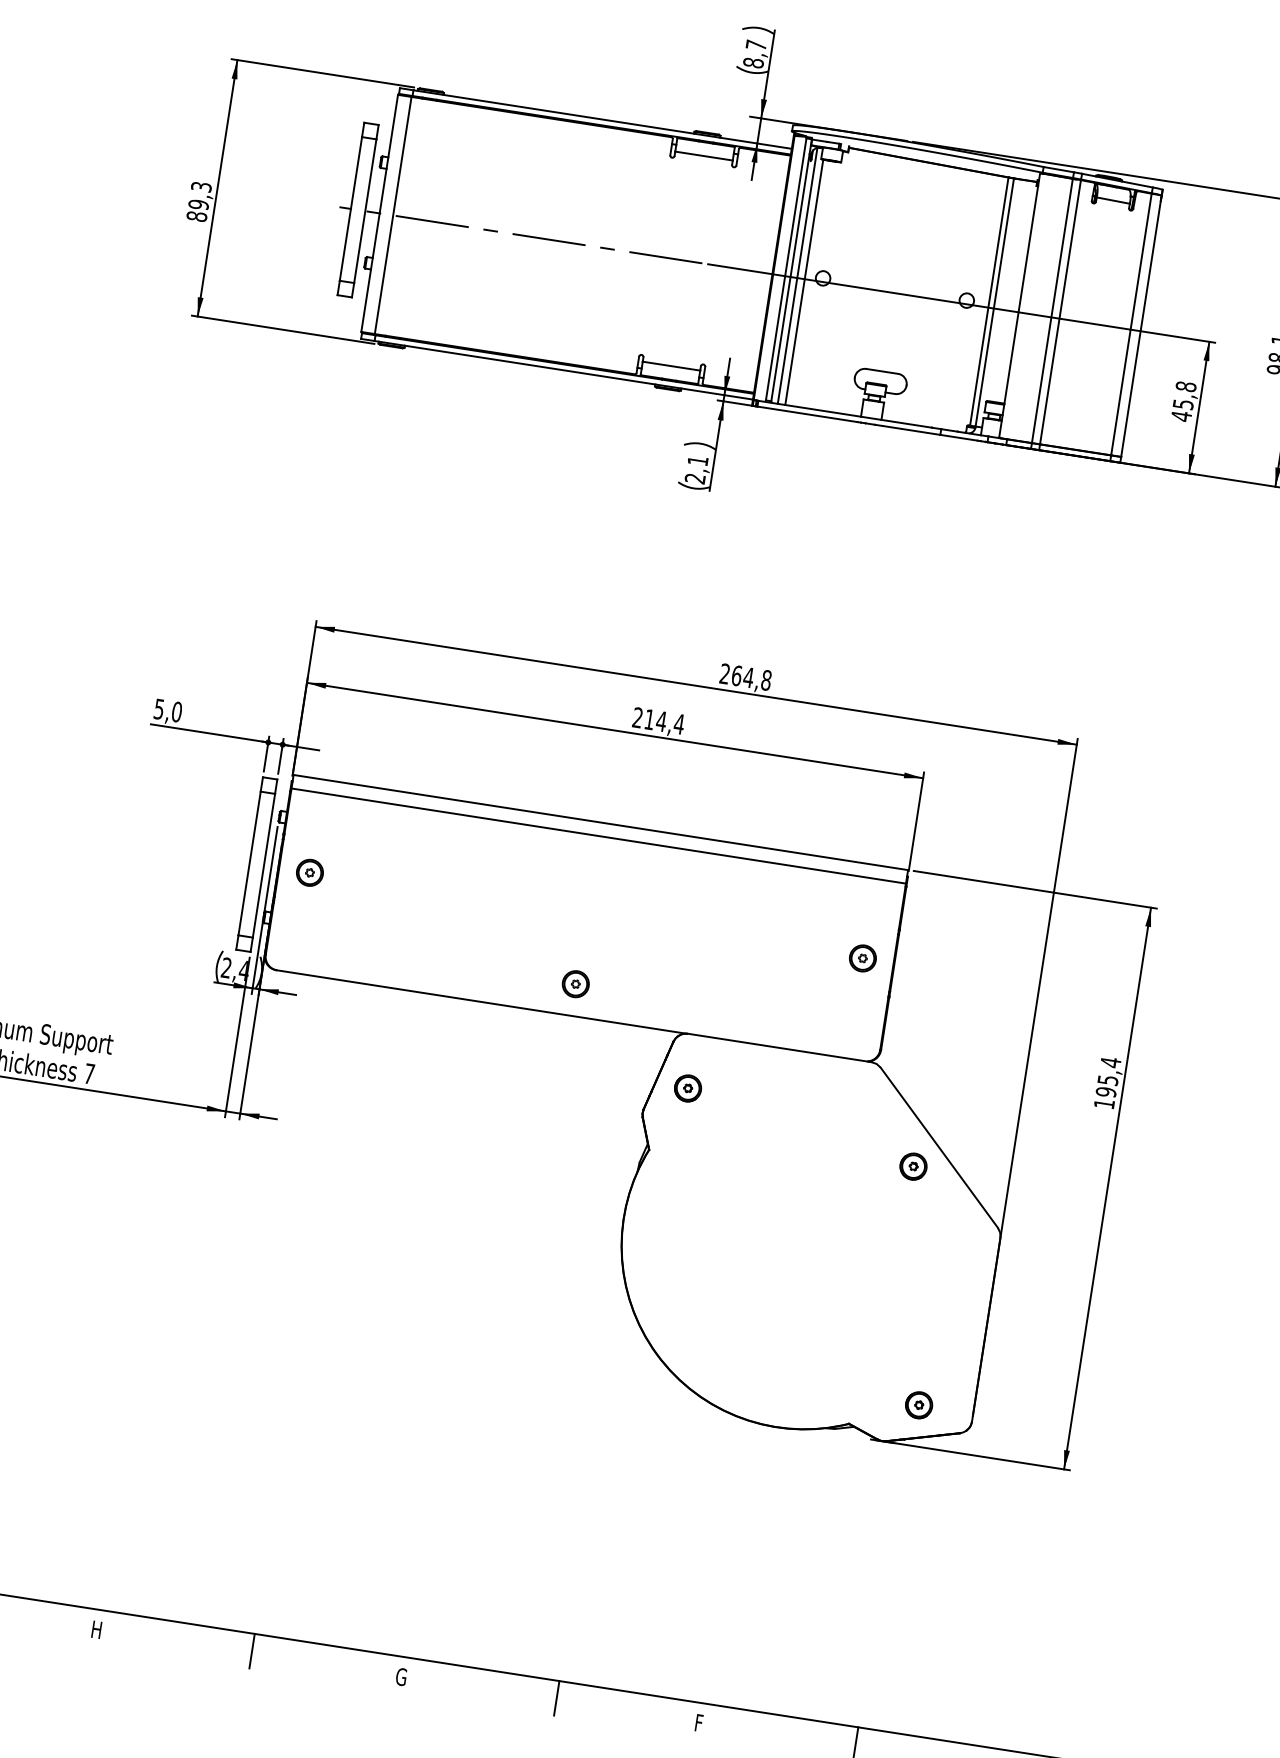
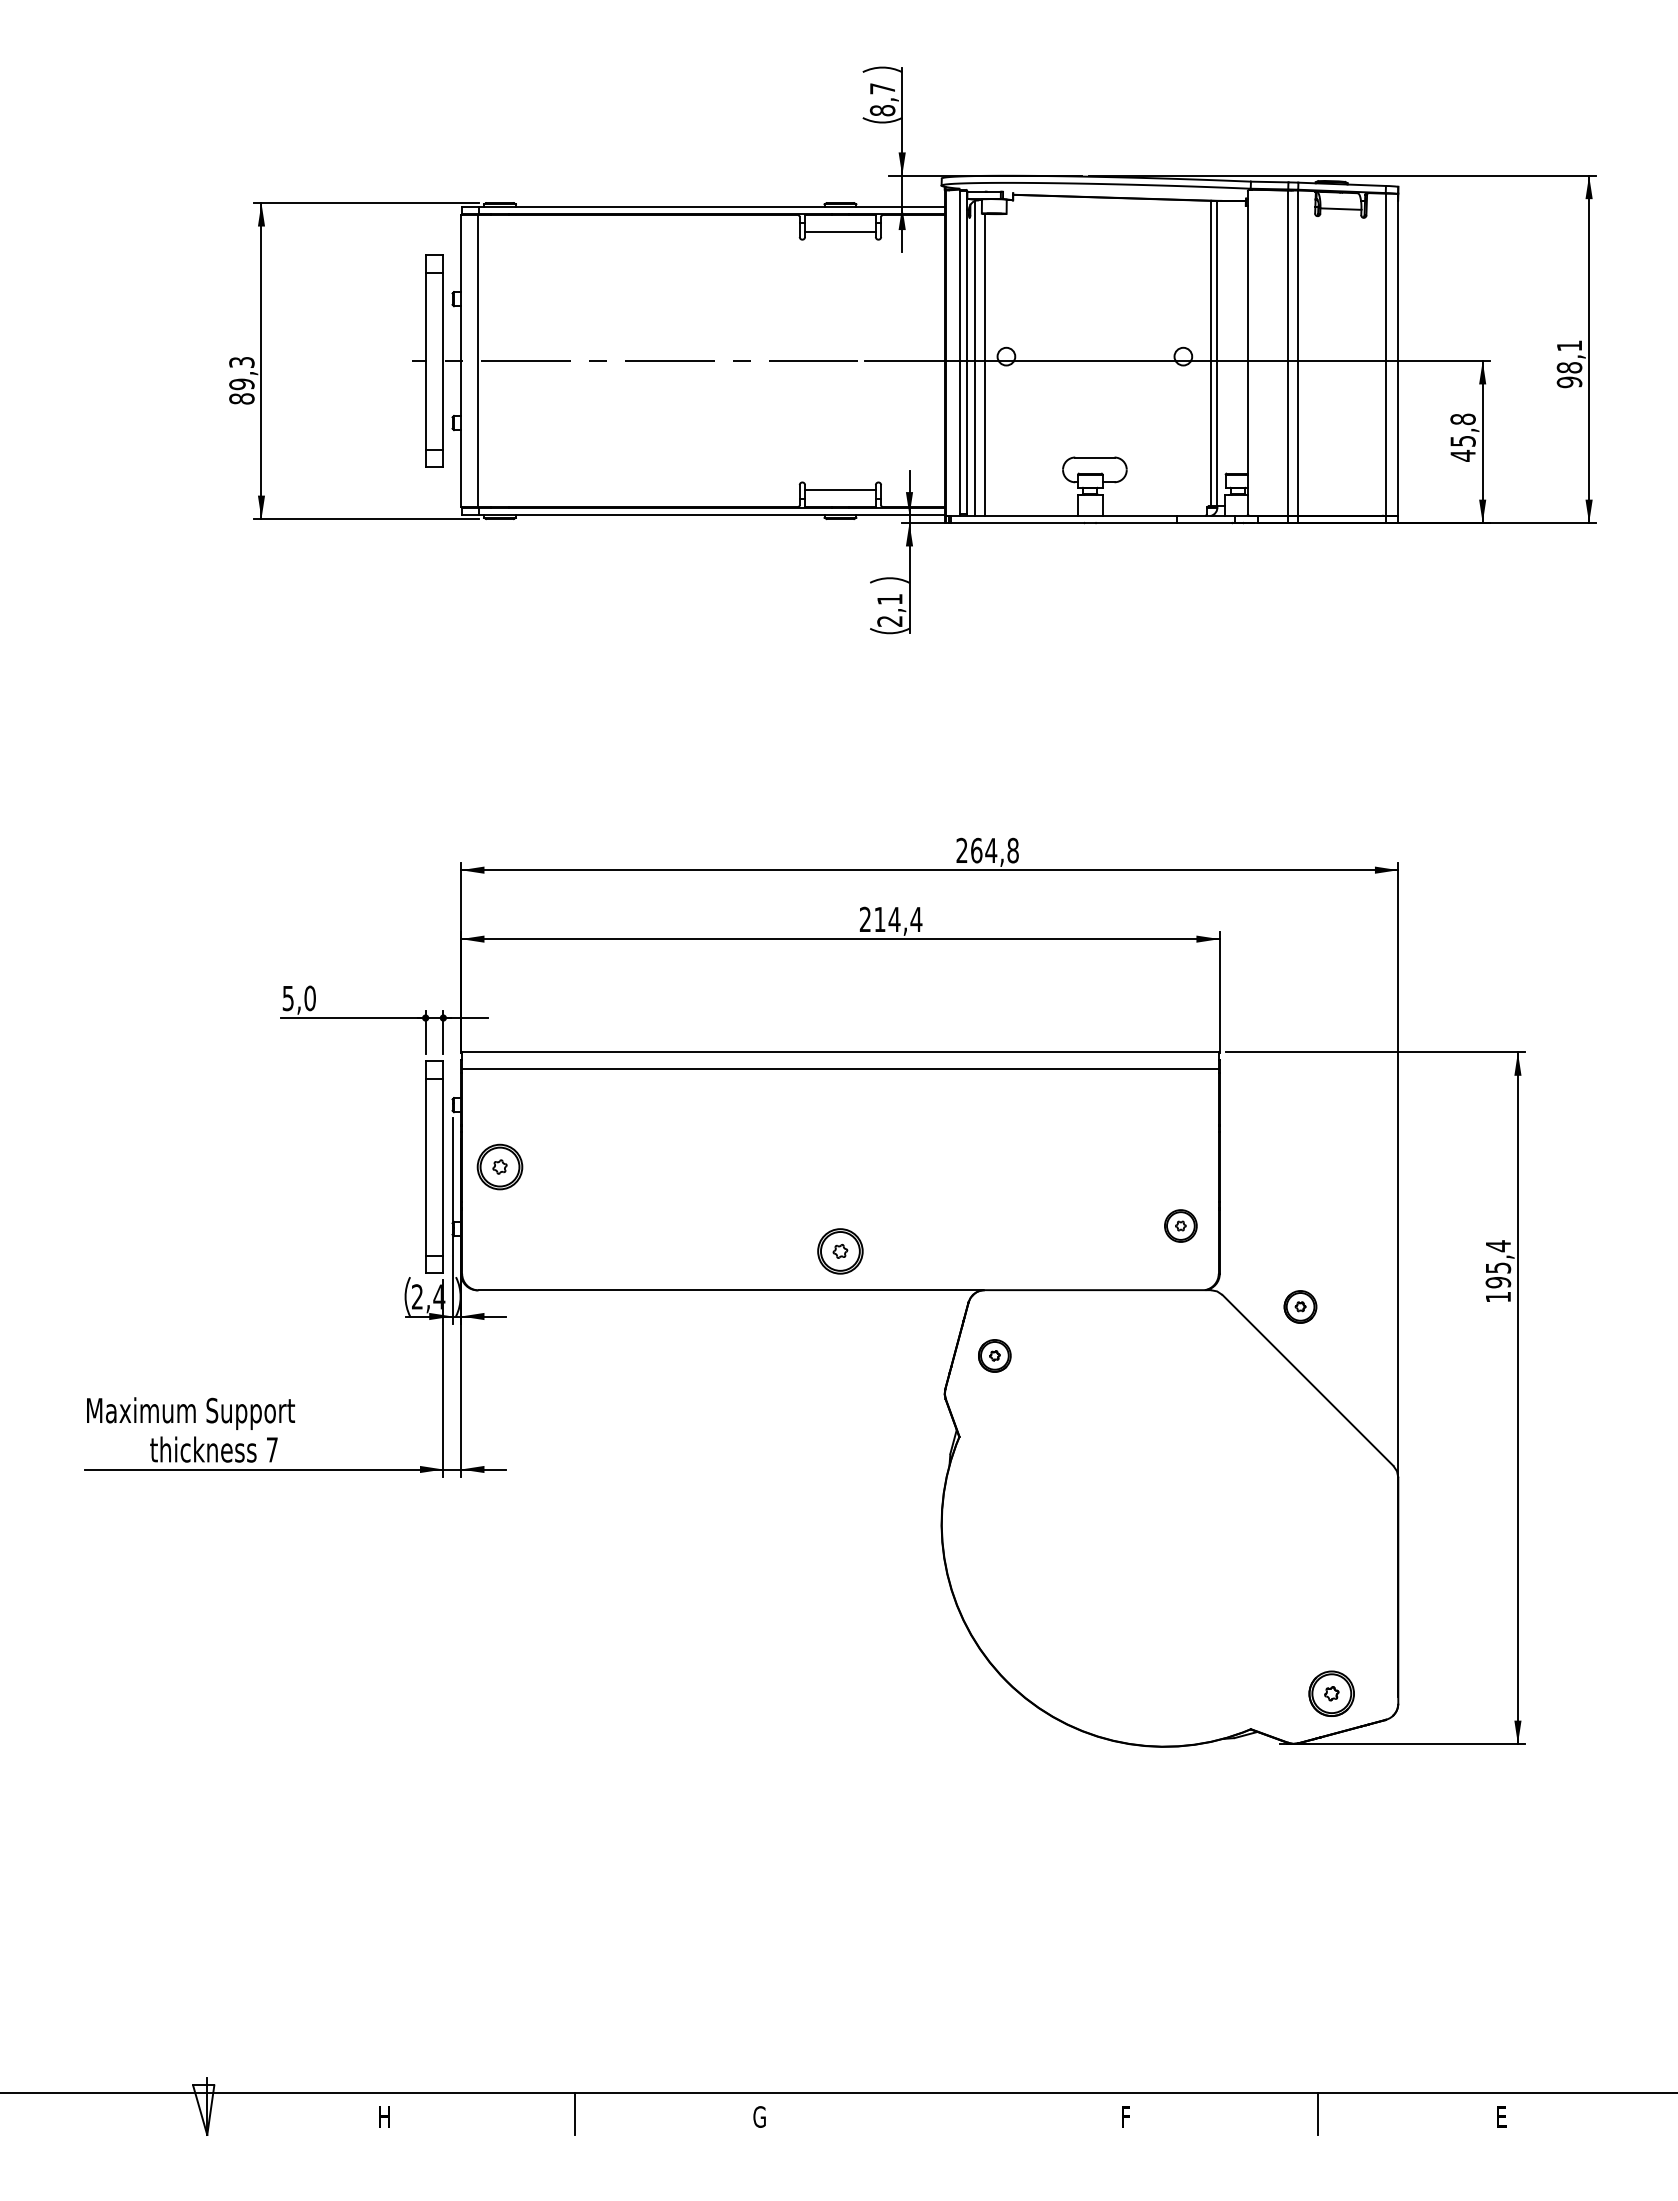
part: (309, 872) -> (499, 1166), size x1.4
part: (862, 957) -> (1180, 1225), moved
part: (575, 984) -> (840, 1251), size x1.4
part: (913, 1166) -> (1300, 1306), moved
part: (919, 1404) -> (1331, 1693), size x1.4
line: (556, 1698) -> (950, 2113), removed

